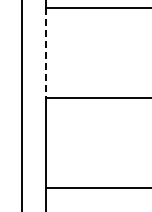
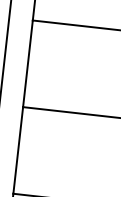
line: (45, 53) -> (27, 63), dashed -> solid

